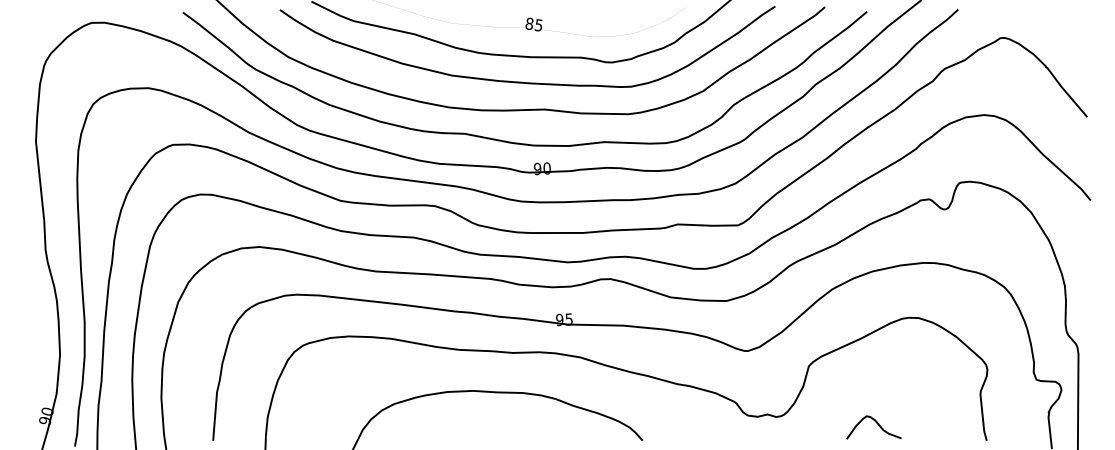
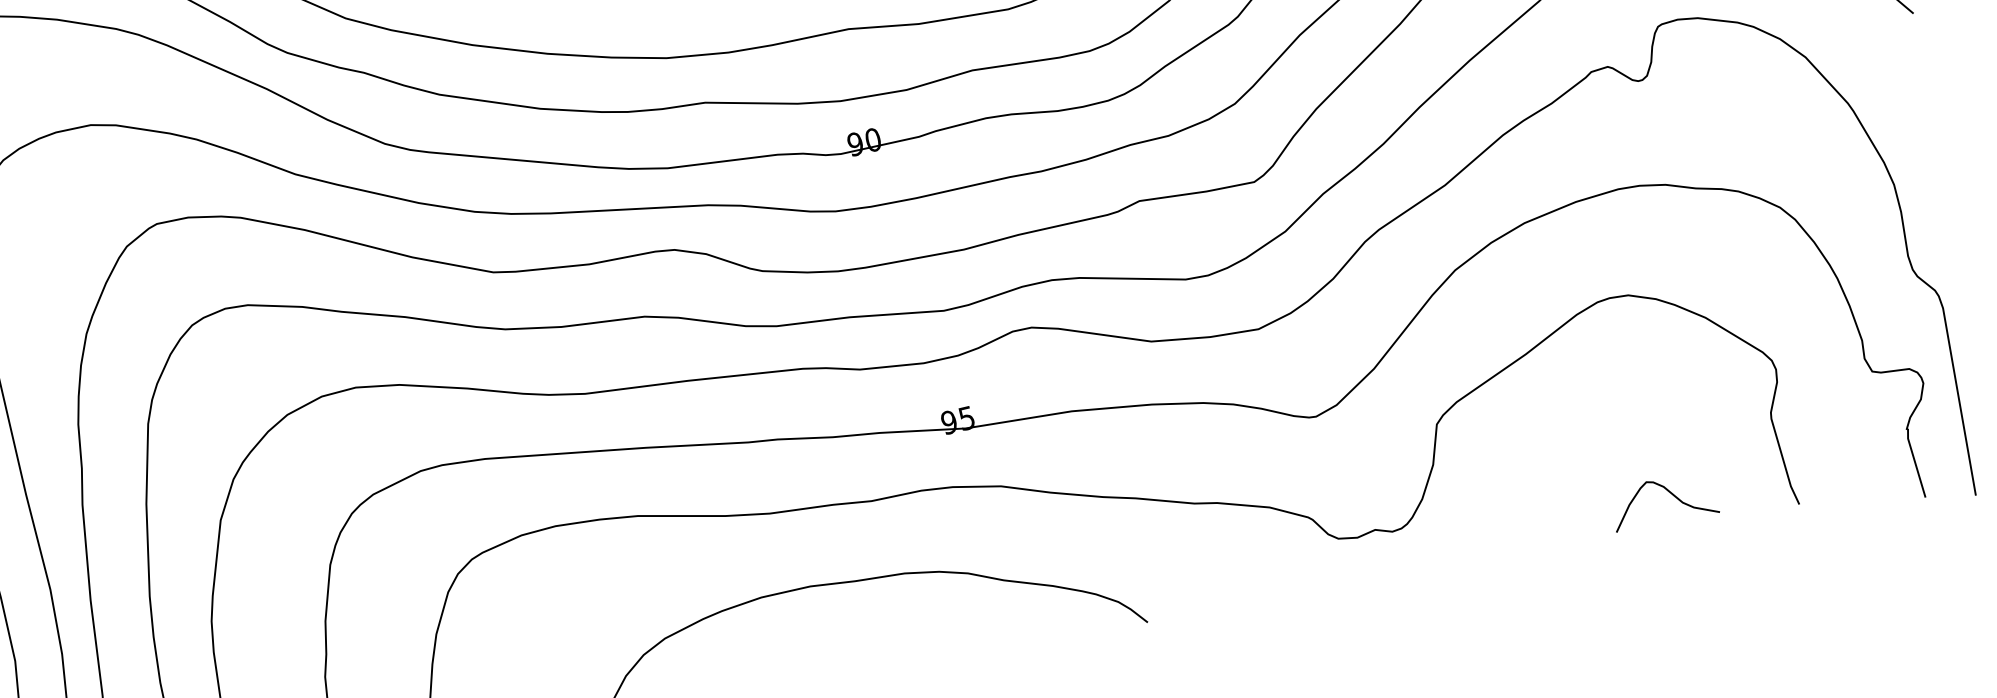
curve: (876, 423) -> (1667, 492), moved

